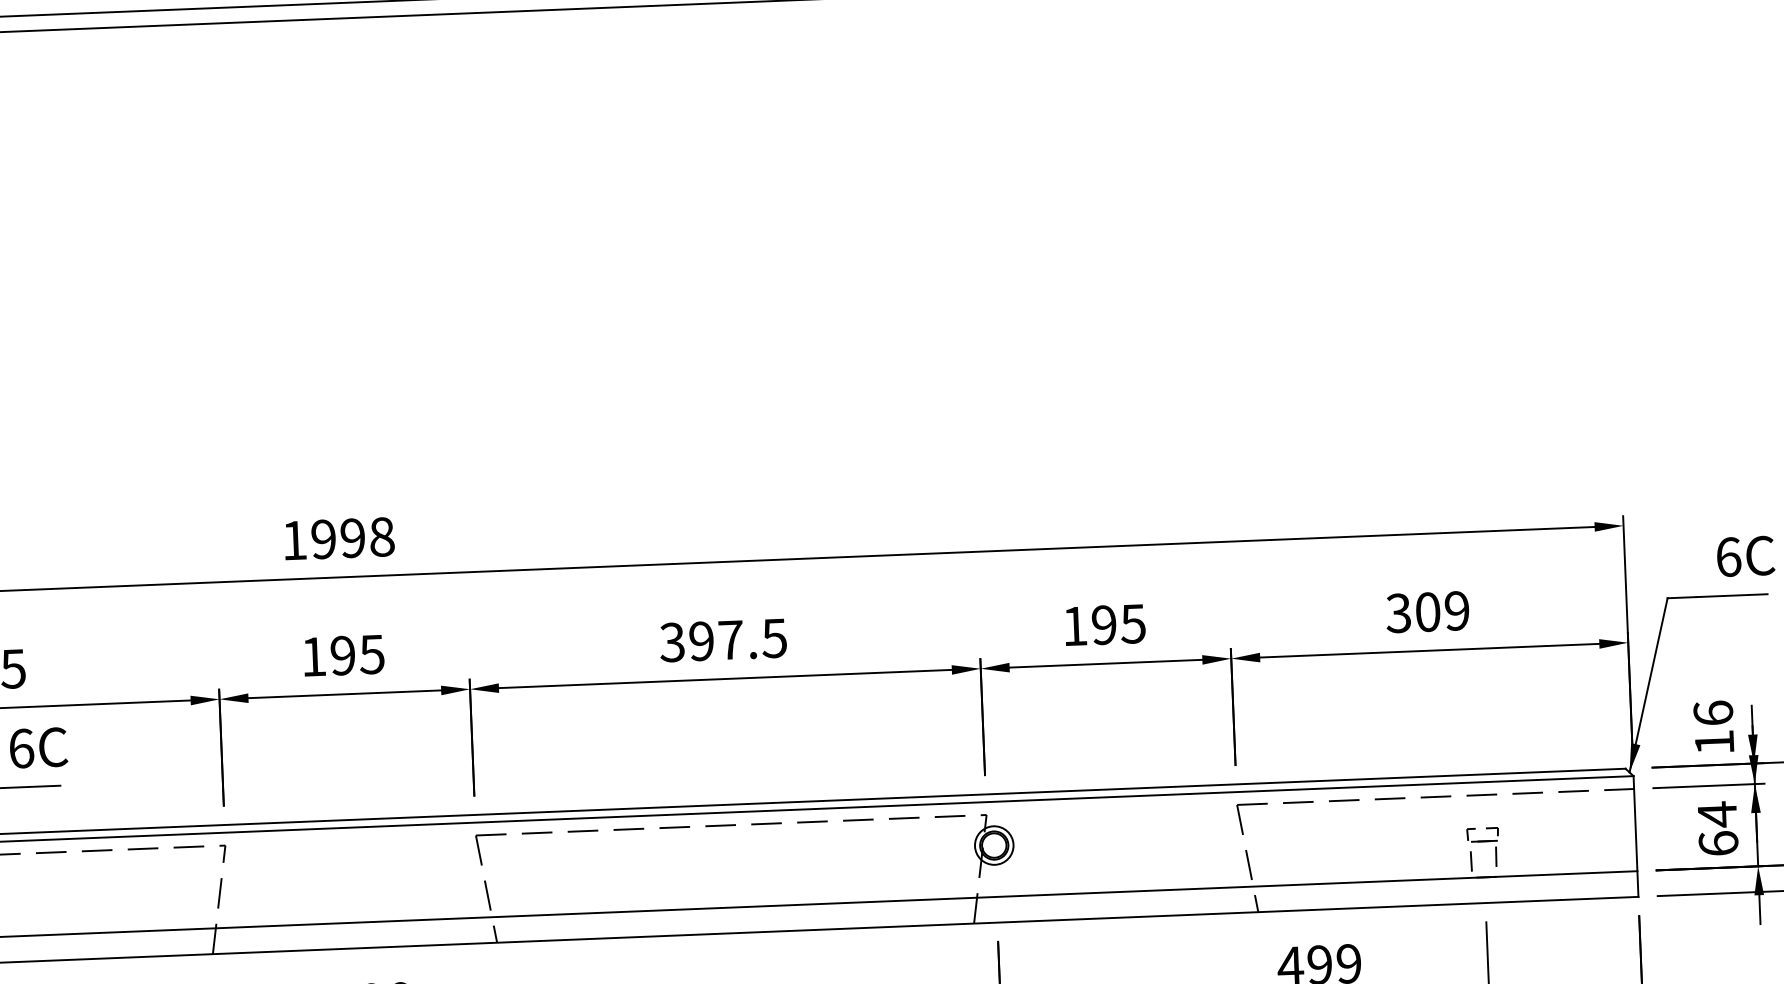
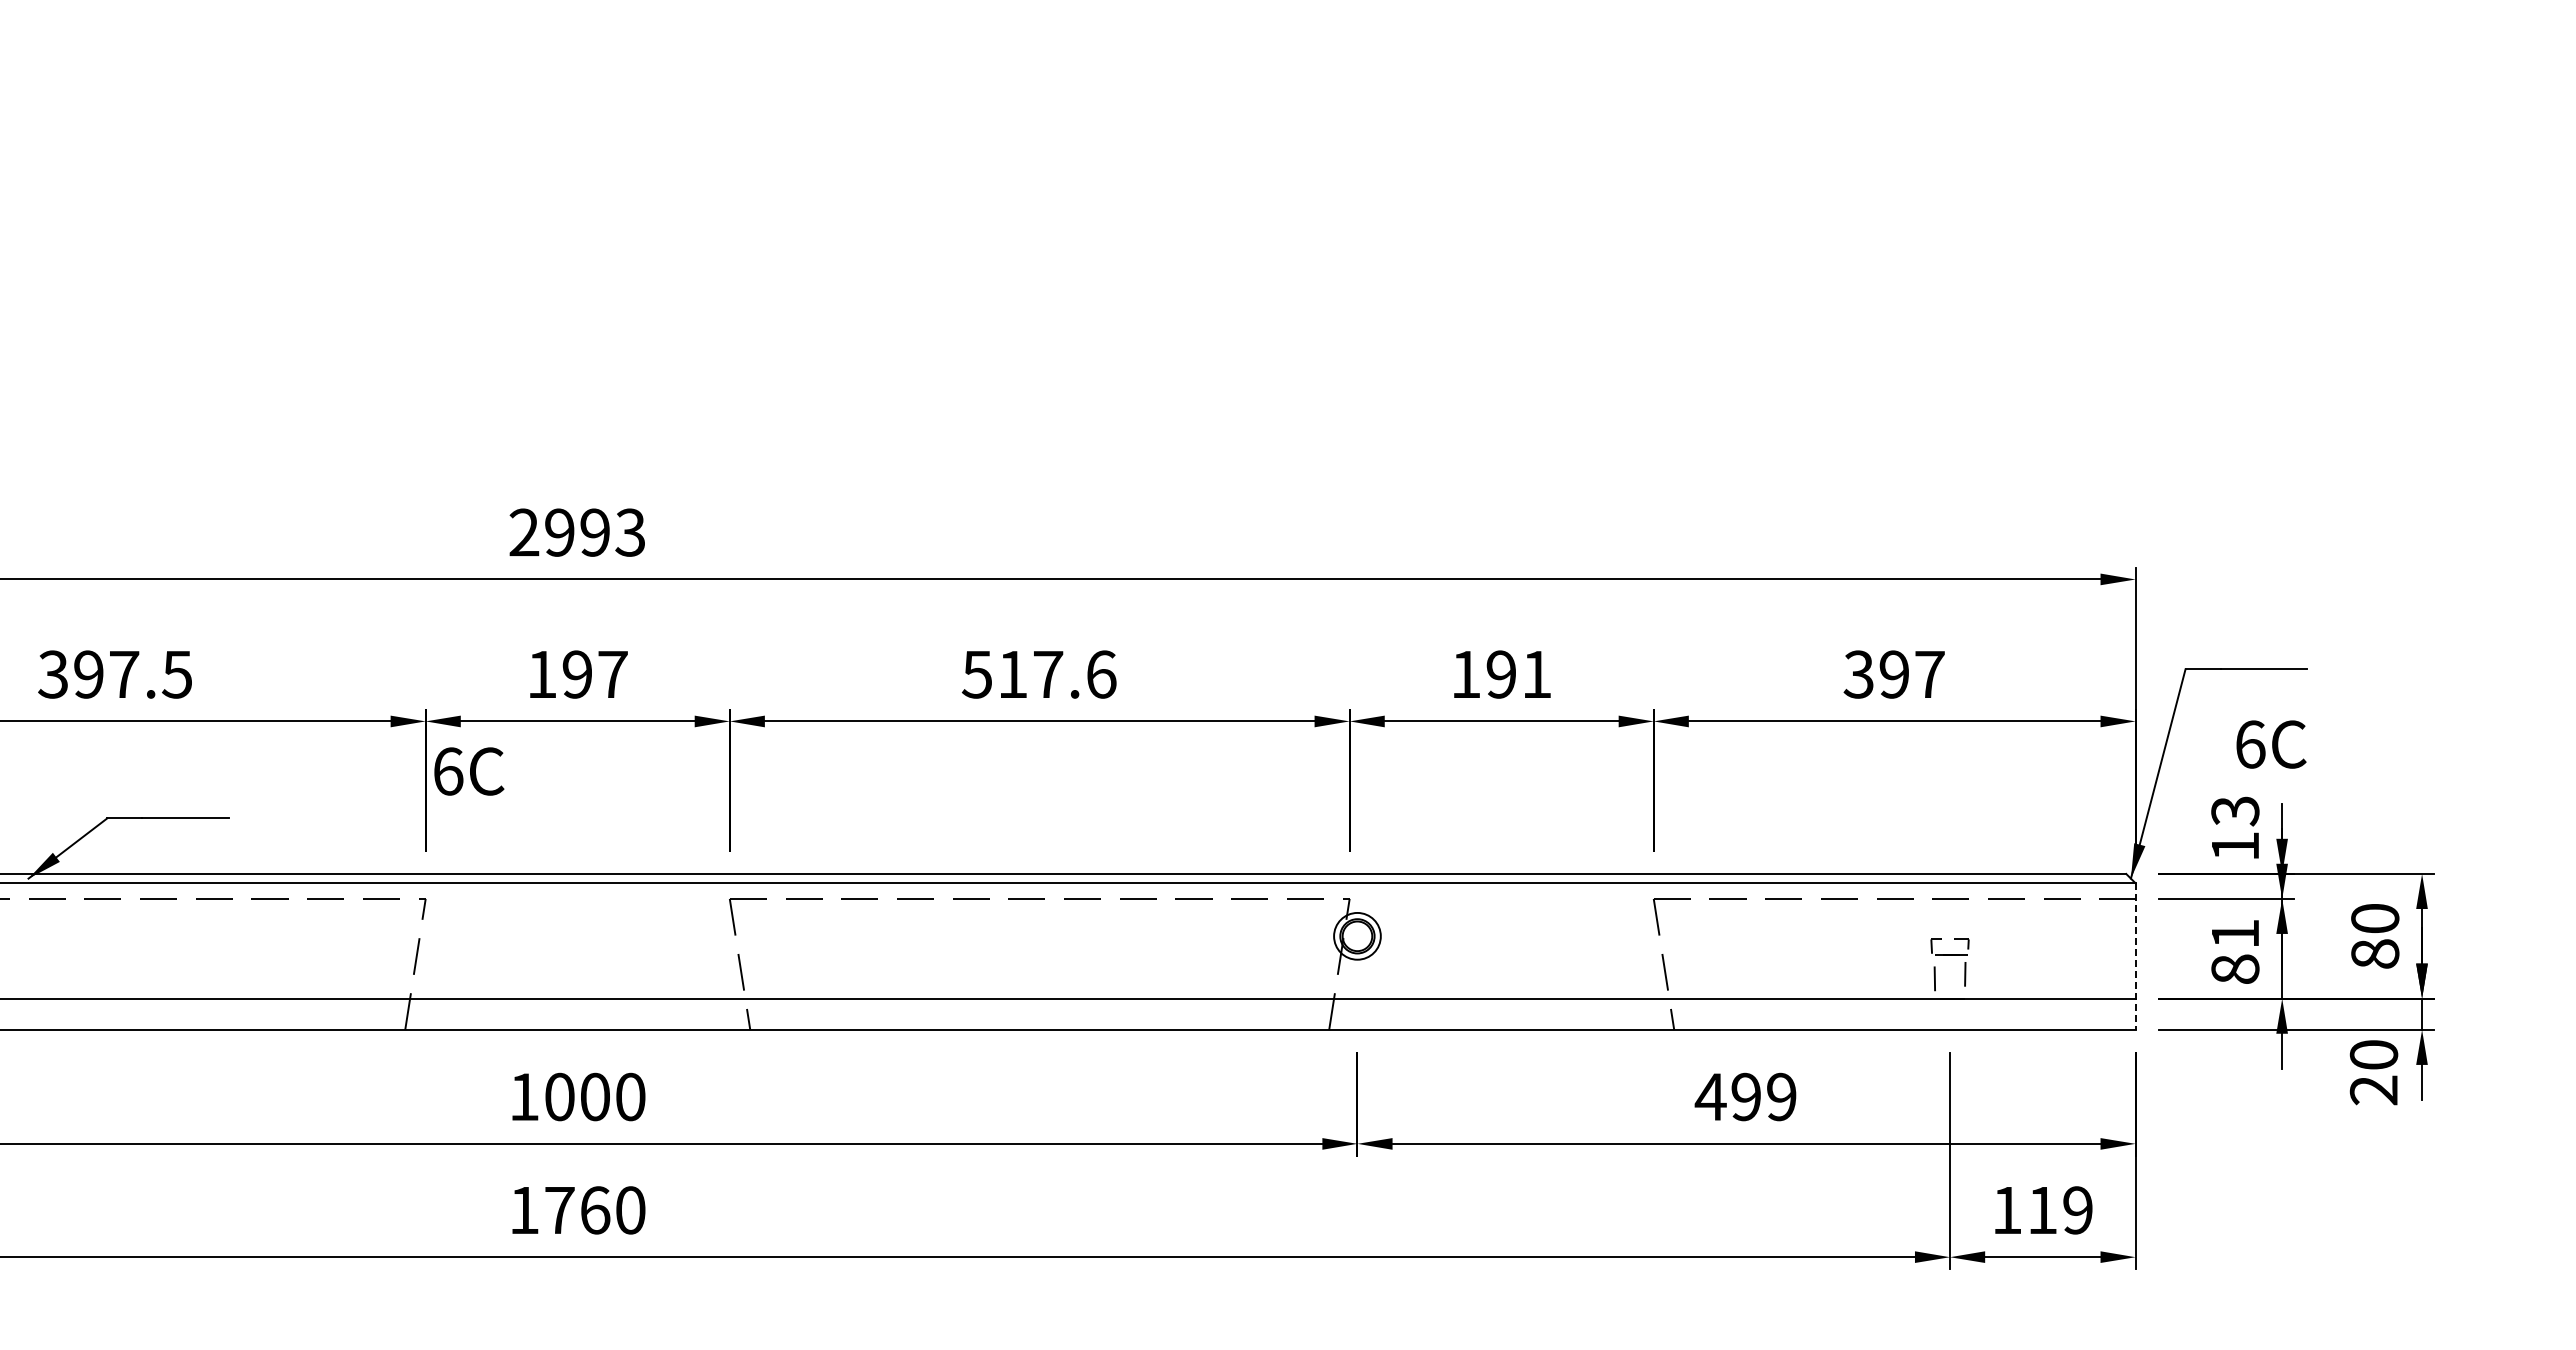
text: (338, 538) -> (577, 532), 1998 -> 2993
text: (1745, 556) -> (2271, 744), moved
text: (1442, 611) -> (1911, 674), 309 -> 397
text: (1133, 623) -> (1536, 674), 195 -> 191
text: (723, 640) -> (1039, 674), 397.5 -> 517.6
text: (371, 654) -> (612, 674), 195 -> 197
text: (1713, 713) -> (2235, 811), 16 -> 13
text: (38, 747) -> (469, 771), moved
text: (1718, 828) -> (2235, 950), 64 -> 81
line: (1635, 837) -> (2135, 957), solid -> dashed

